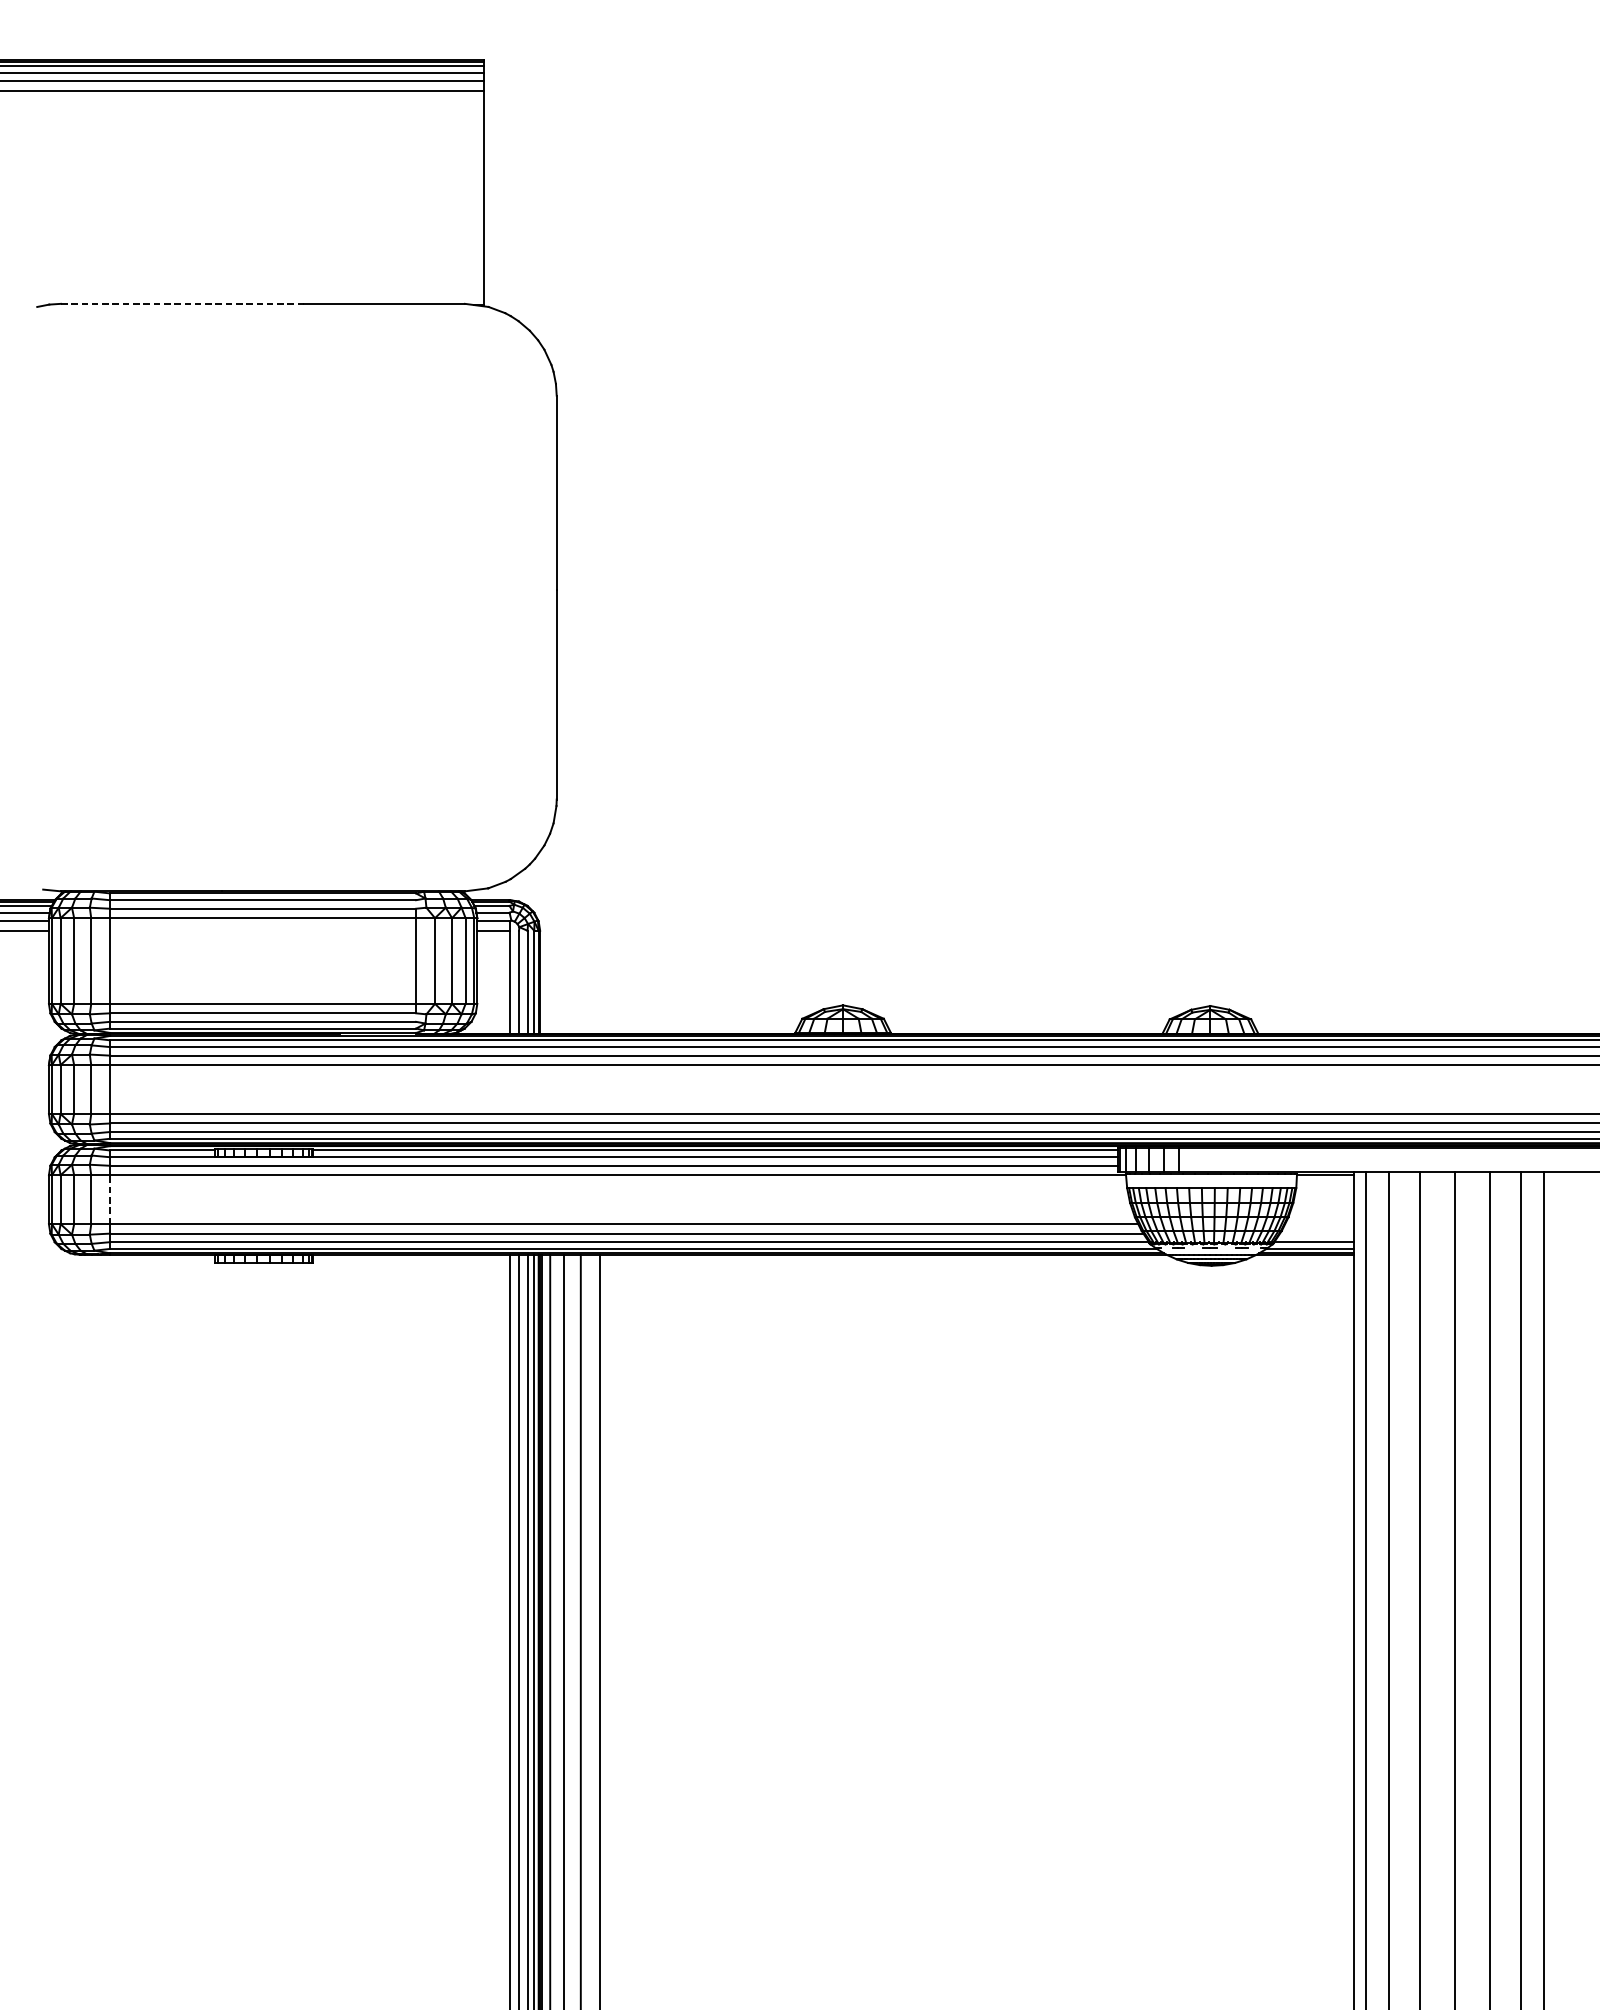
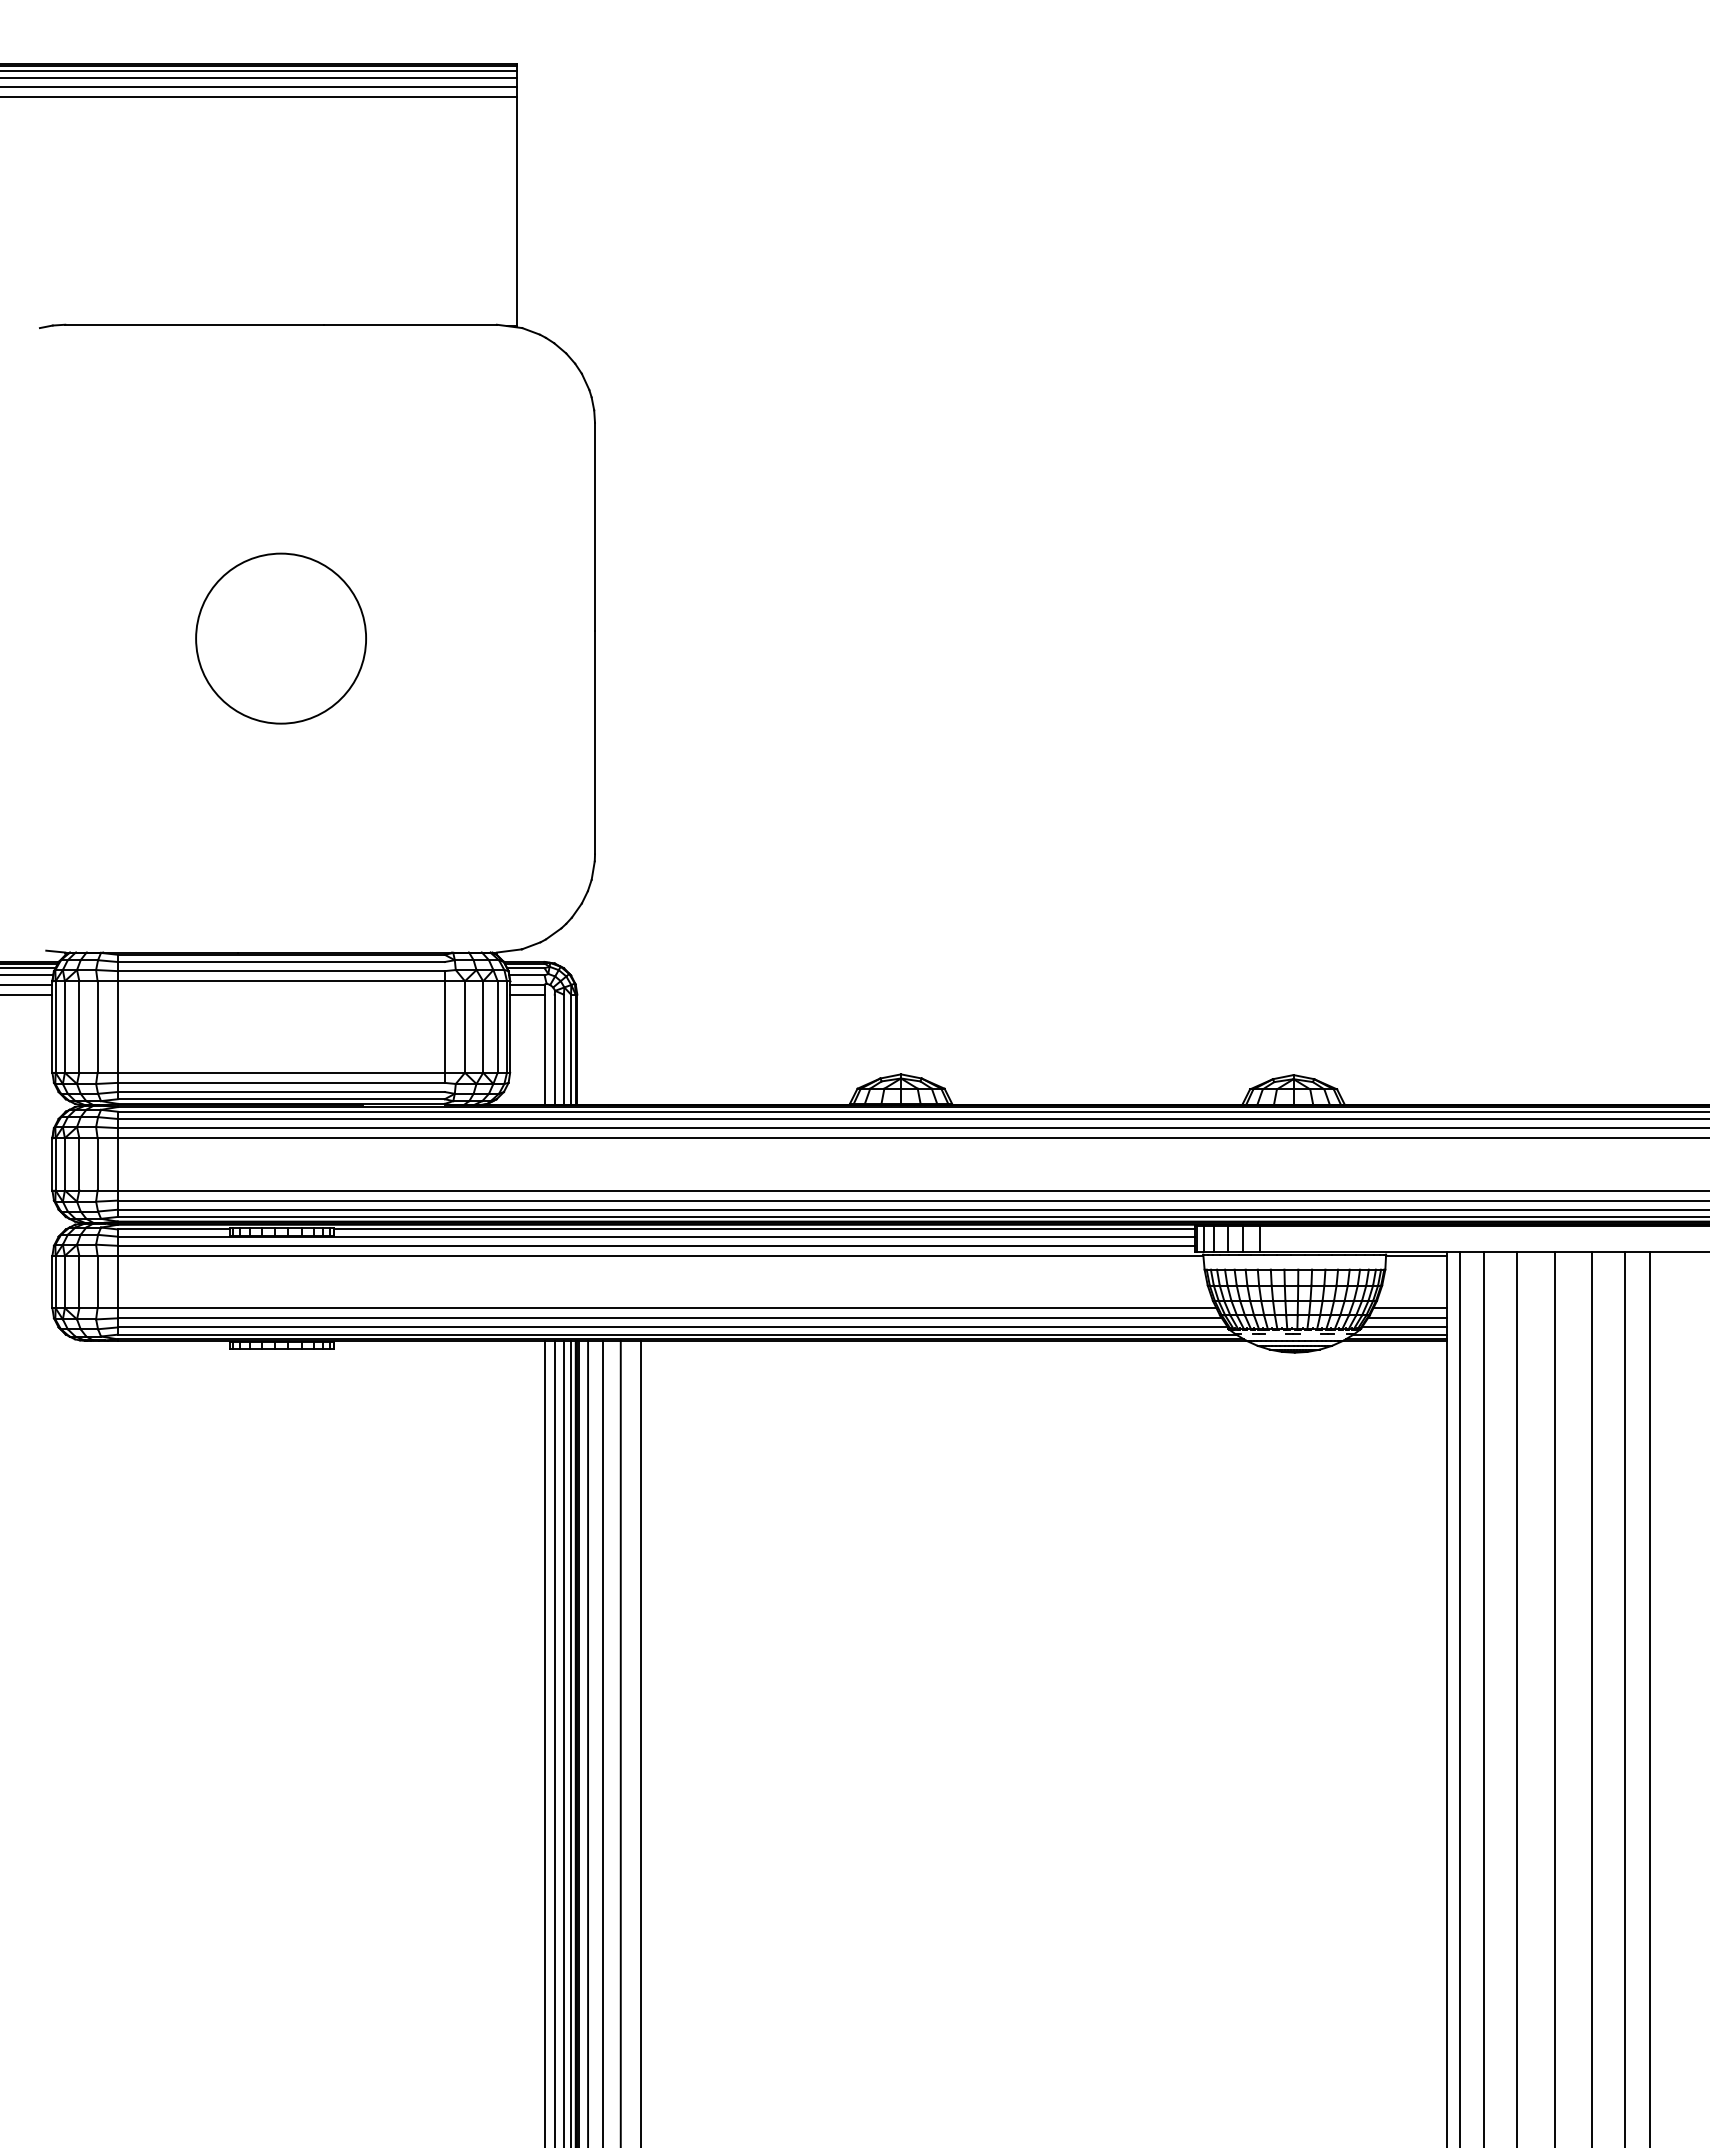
line: (181, 303) -> (194, 324), dashed -> solid
circle: (262, 597) -> (280, 638), added
line: (109, 1199) -> (117, 1281), dashed -> solid
line: (1318, 1224) -> (1409, 1308), added
line: (1316, 1233) -> (1406, 1318), added

